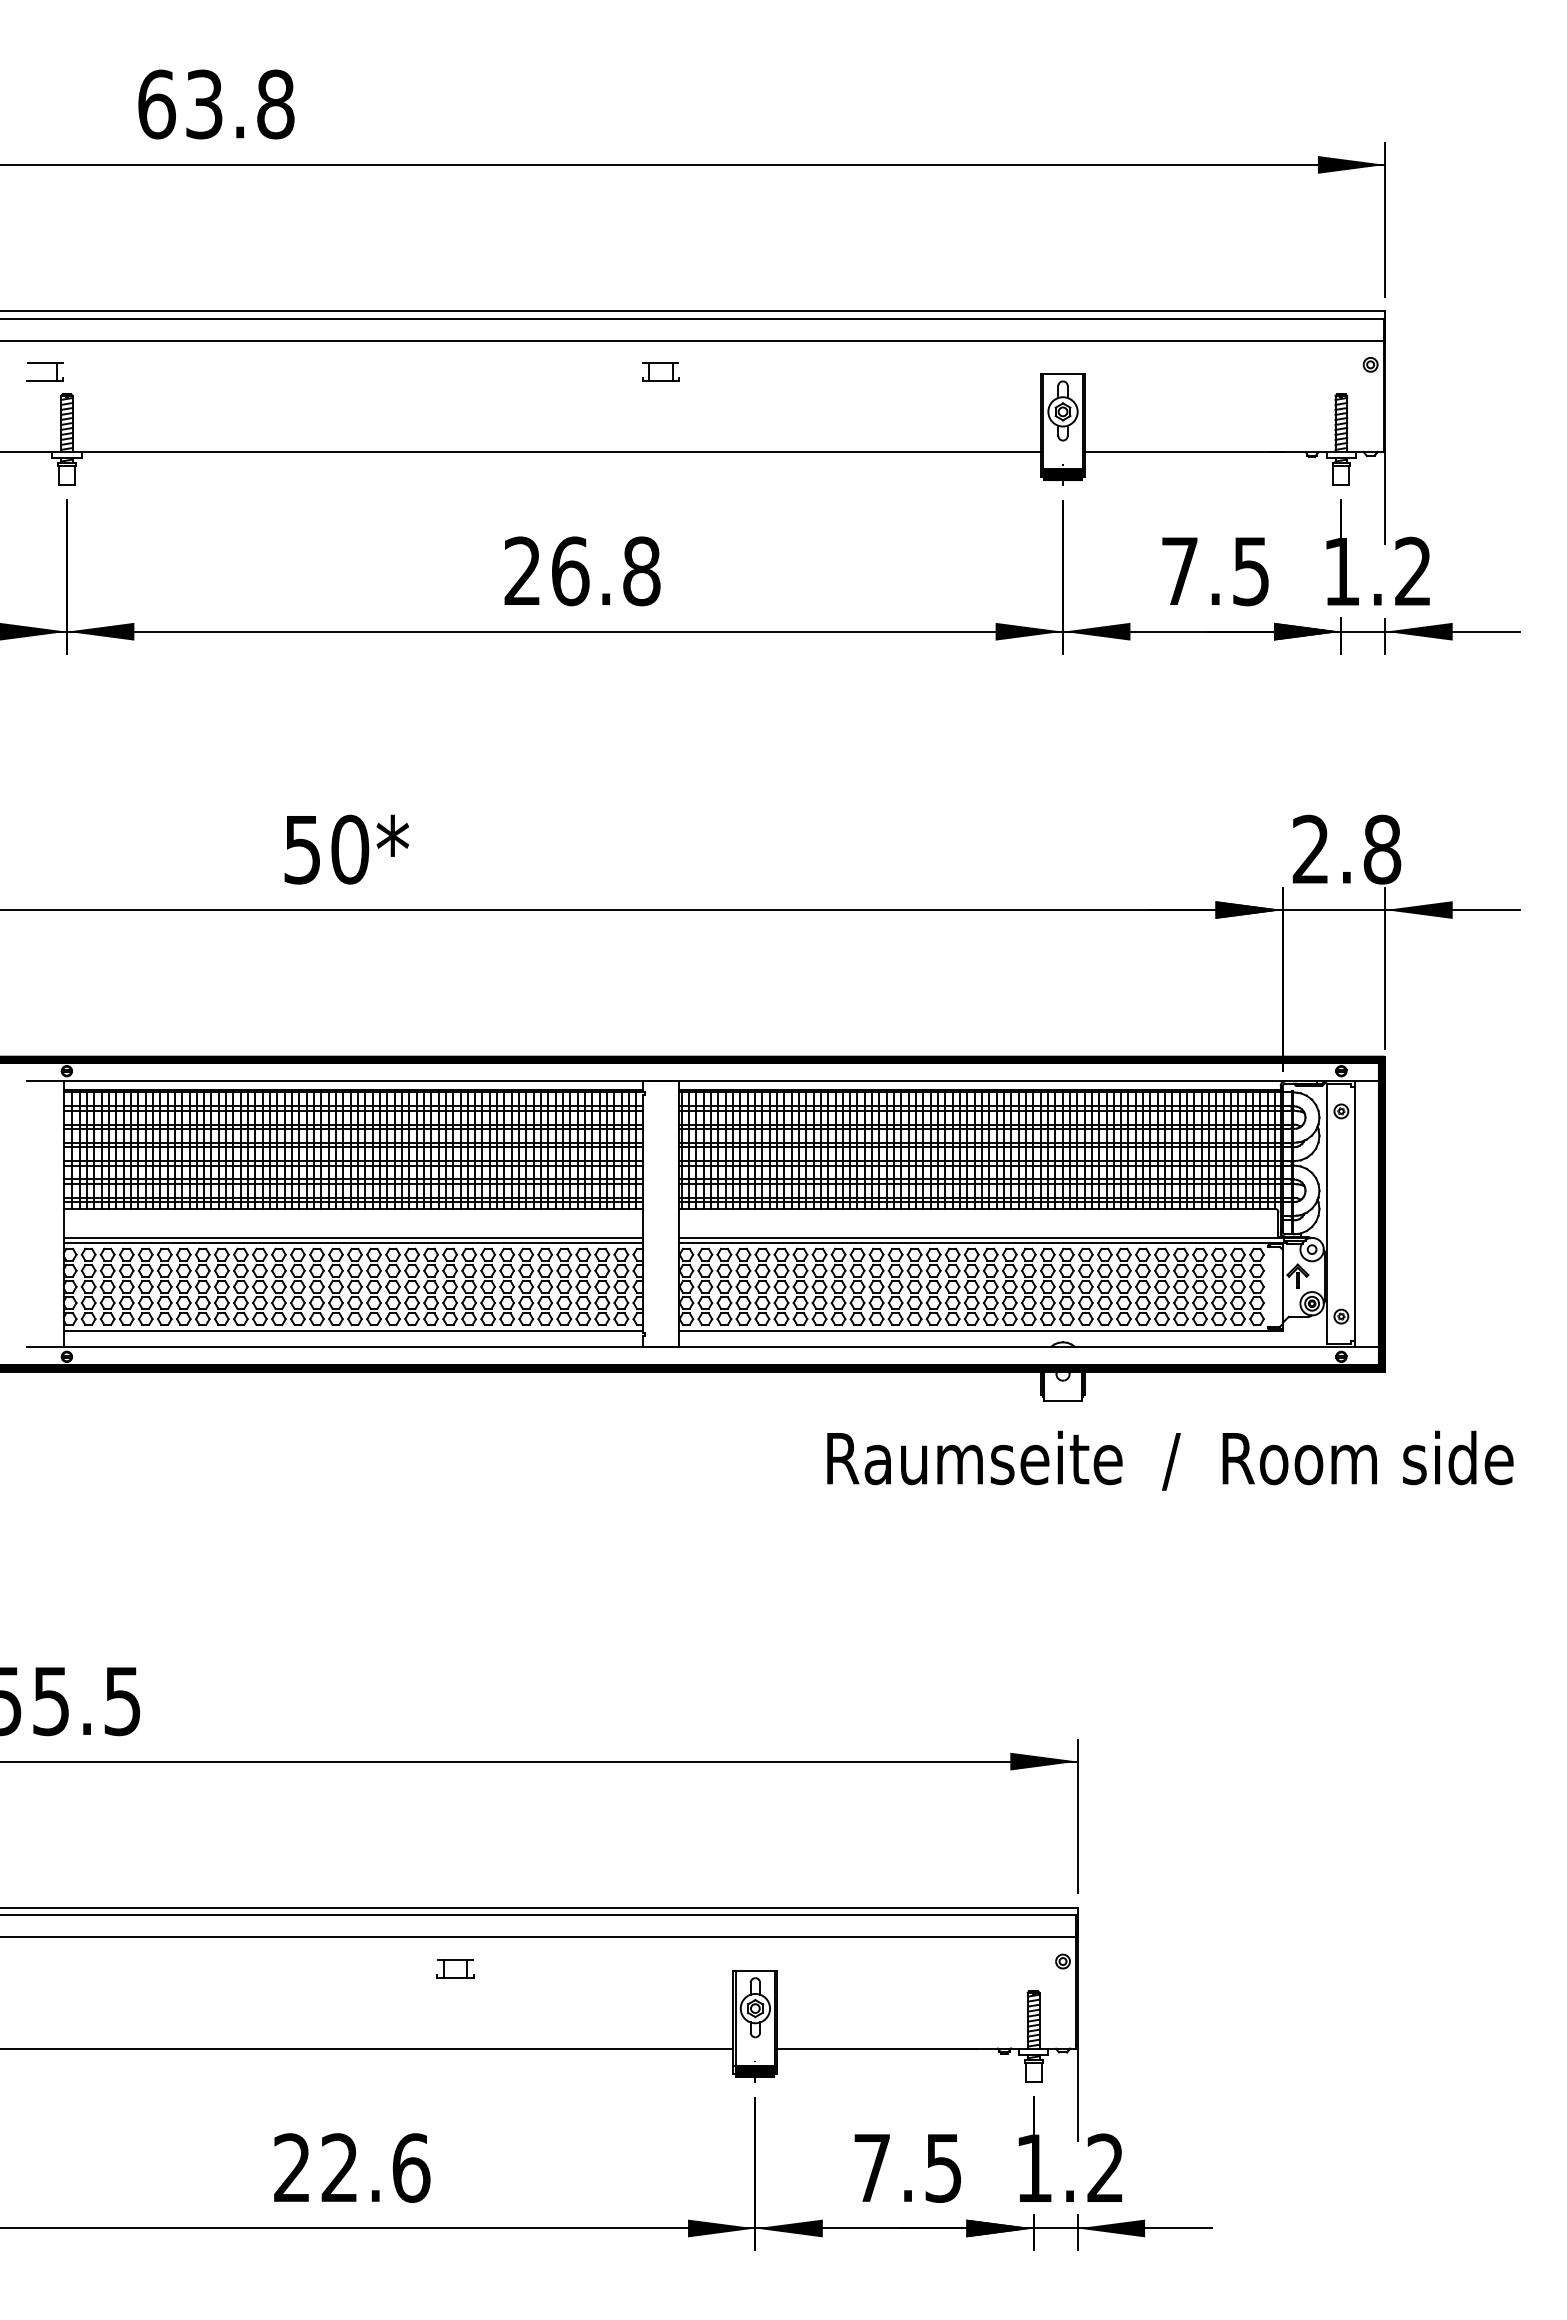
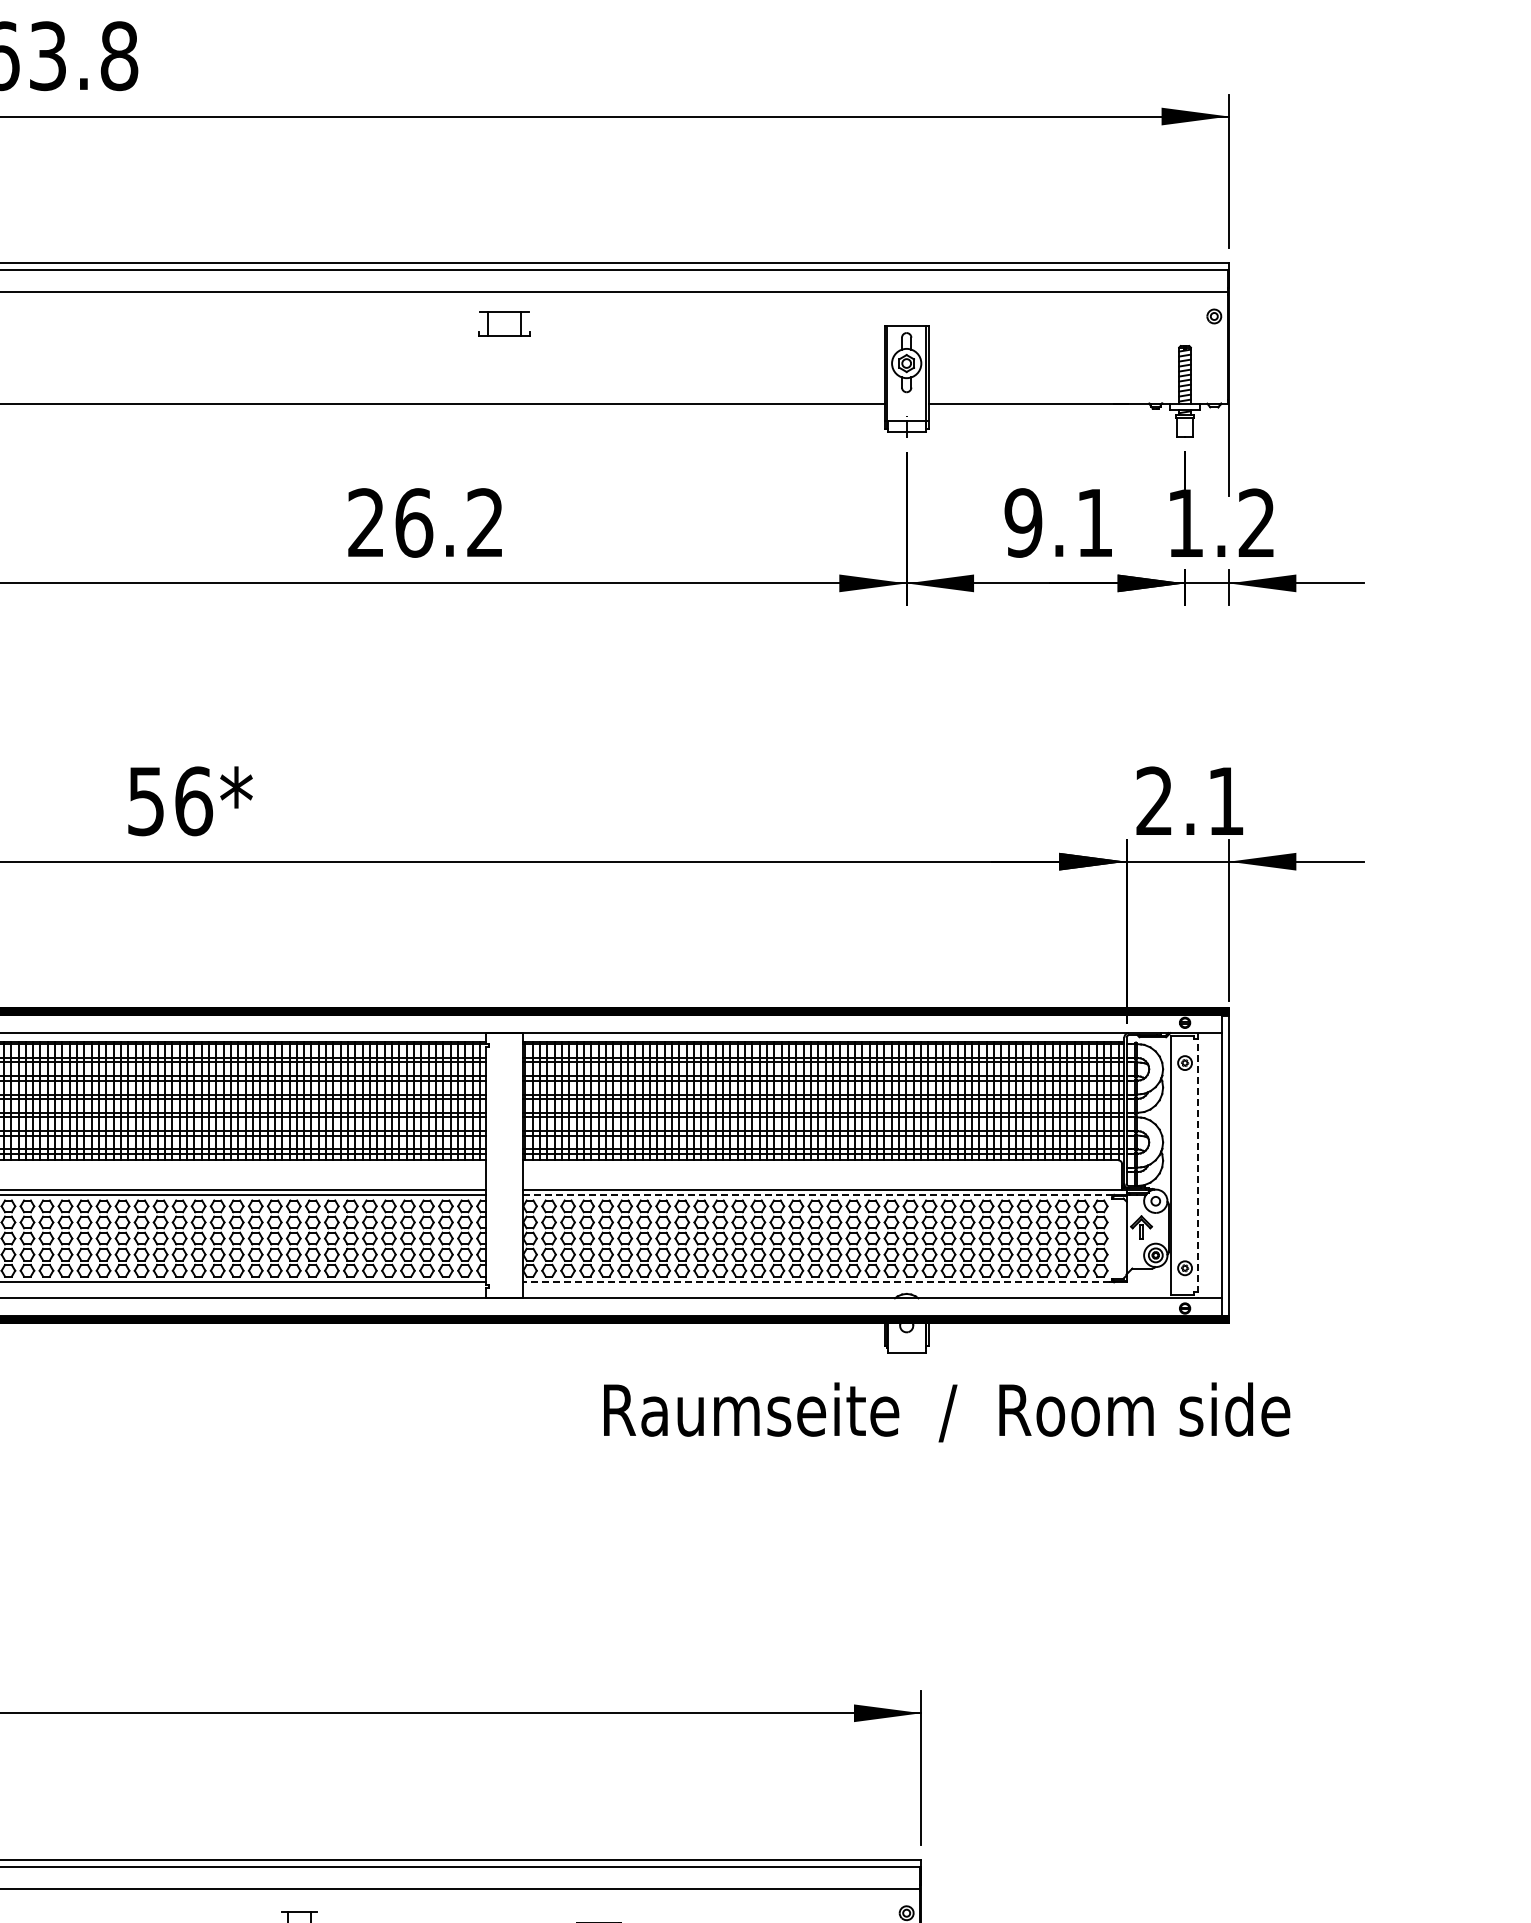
part: (660, 371) -> (504, 323), size x1.4
hatch: (1062, 474) -> (906, 426), removed
text: (641, 571) -> (485, 523), 26.8 -> 26.2
text: (1214, 571) -> (1058, 523), 7.5 -> 9.1
text: (350, 849) -> (194, 801), 50 -> 56
text: (1382, 849) -> (1226, 801), 2.8 -> 2.1
hatch: (1381, 1213) -> (1225, 1165), removed
line: (1354, 1214) -> (1198, 1166), solid -> dashed
line: (975, 1243) -> (819, 1195), solid -> dashed
line: (973, 1330) -> (817, 1282), solid -> dashed
text: (1170, 1460) -> (947, 1412), moved

